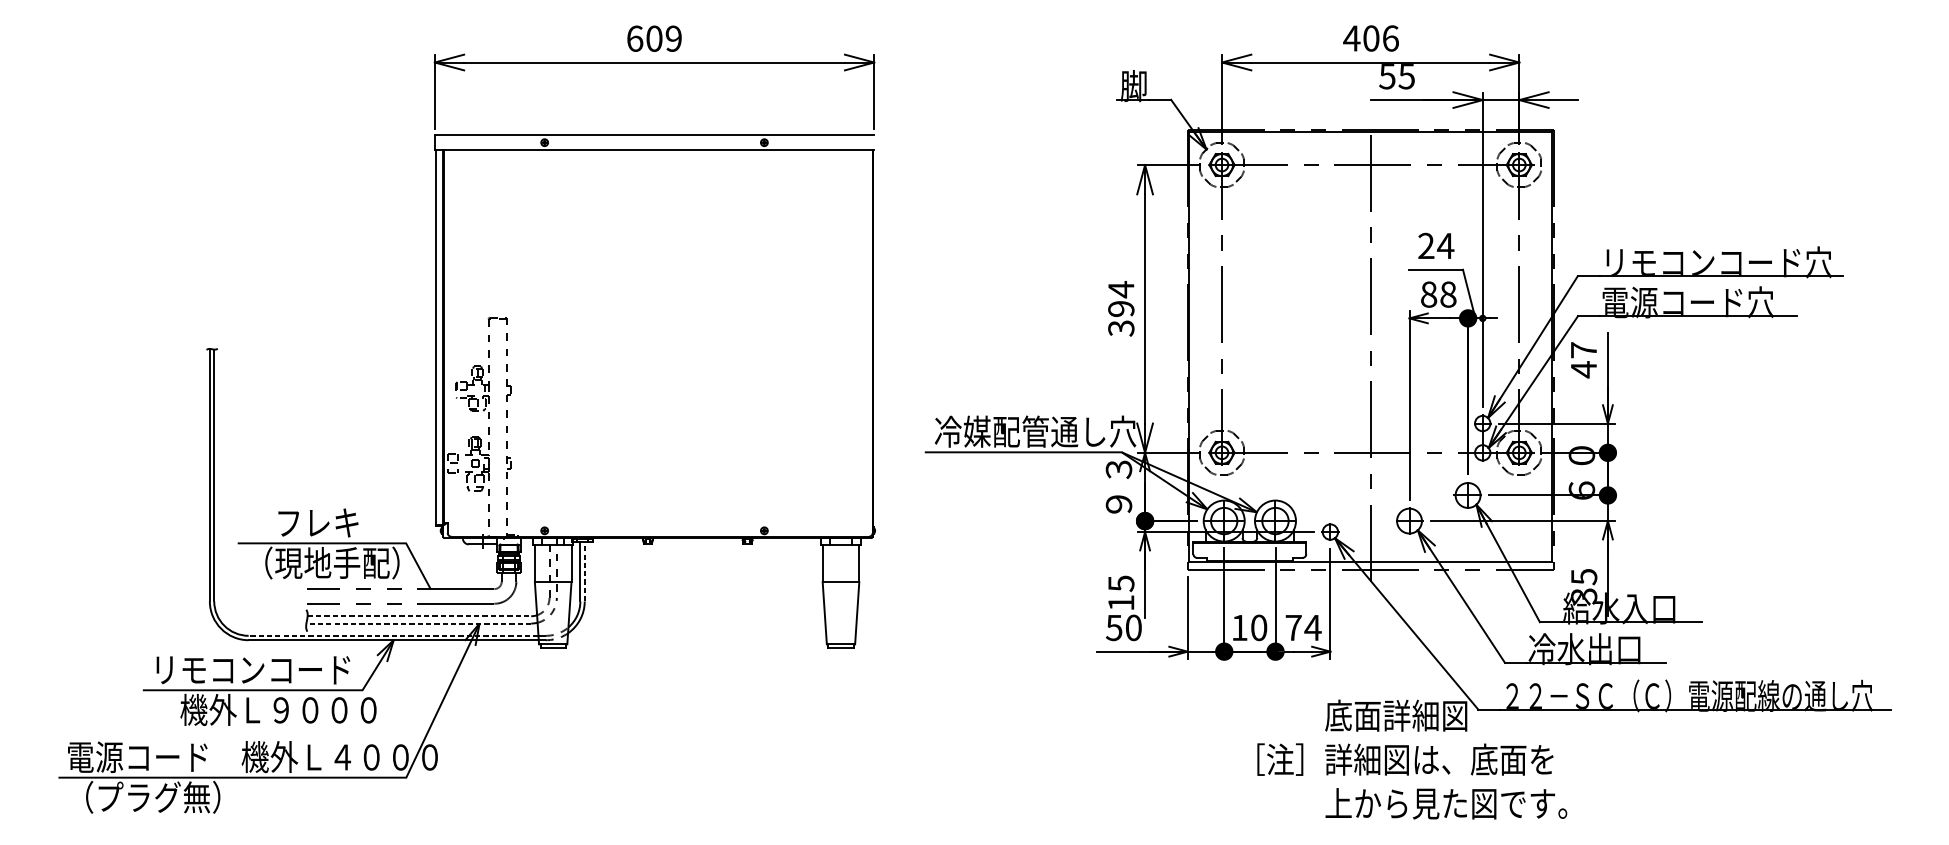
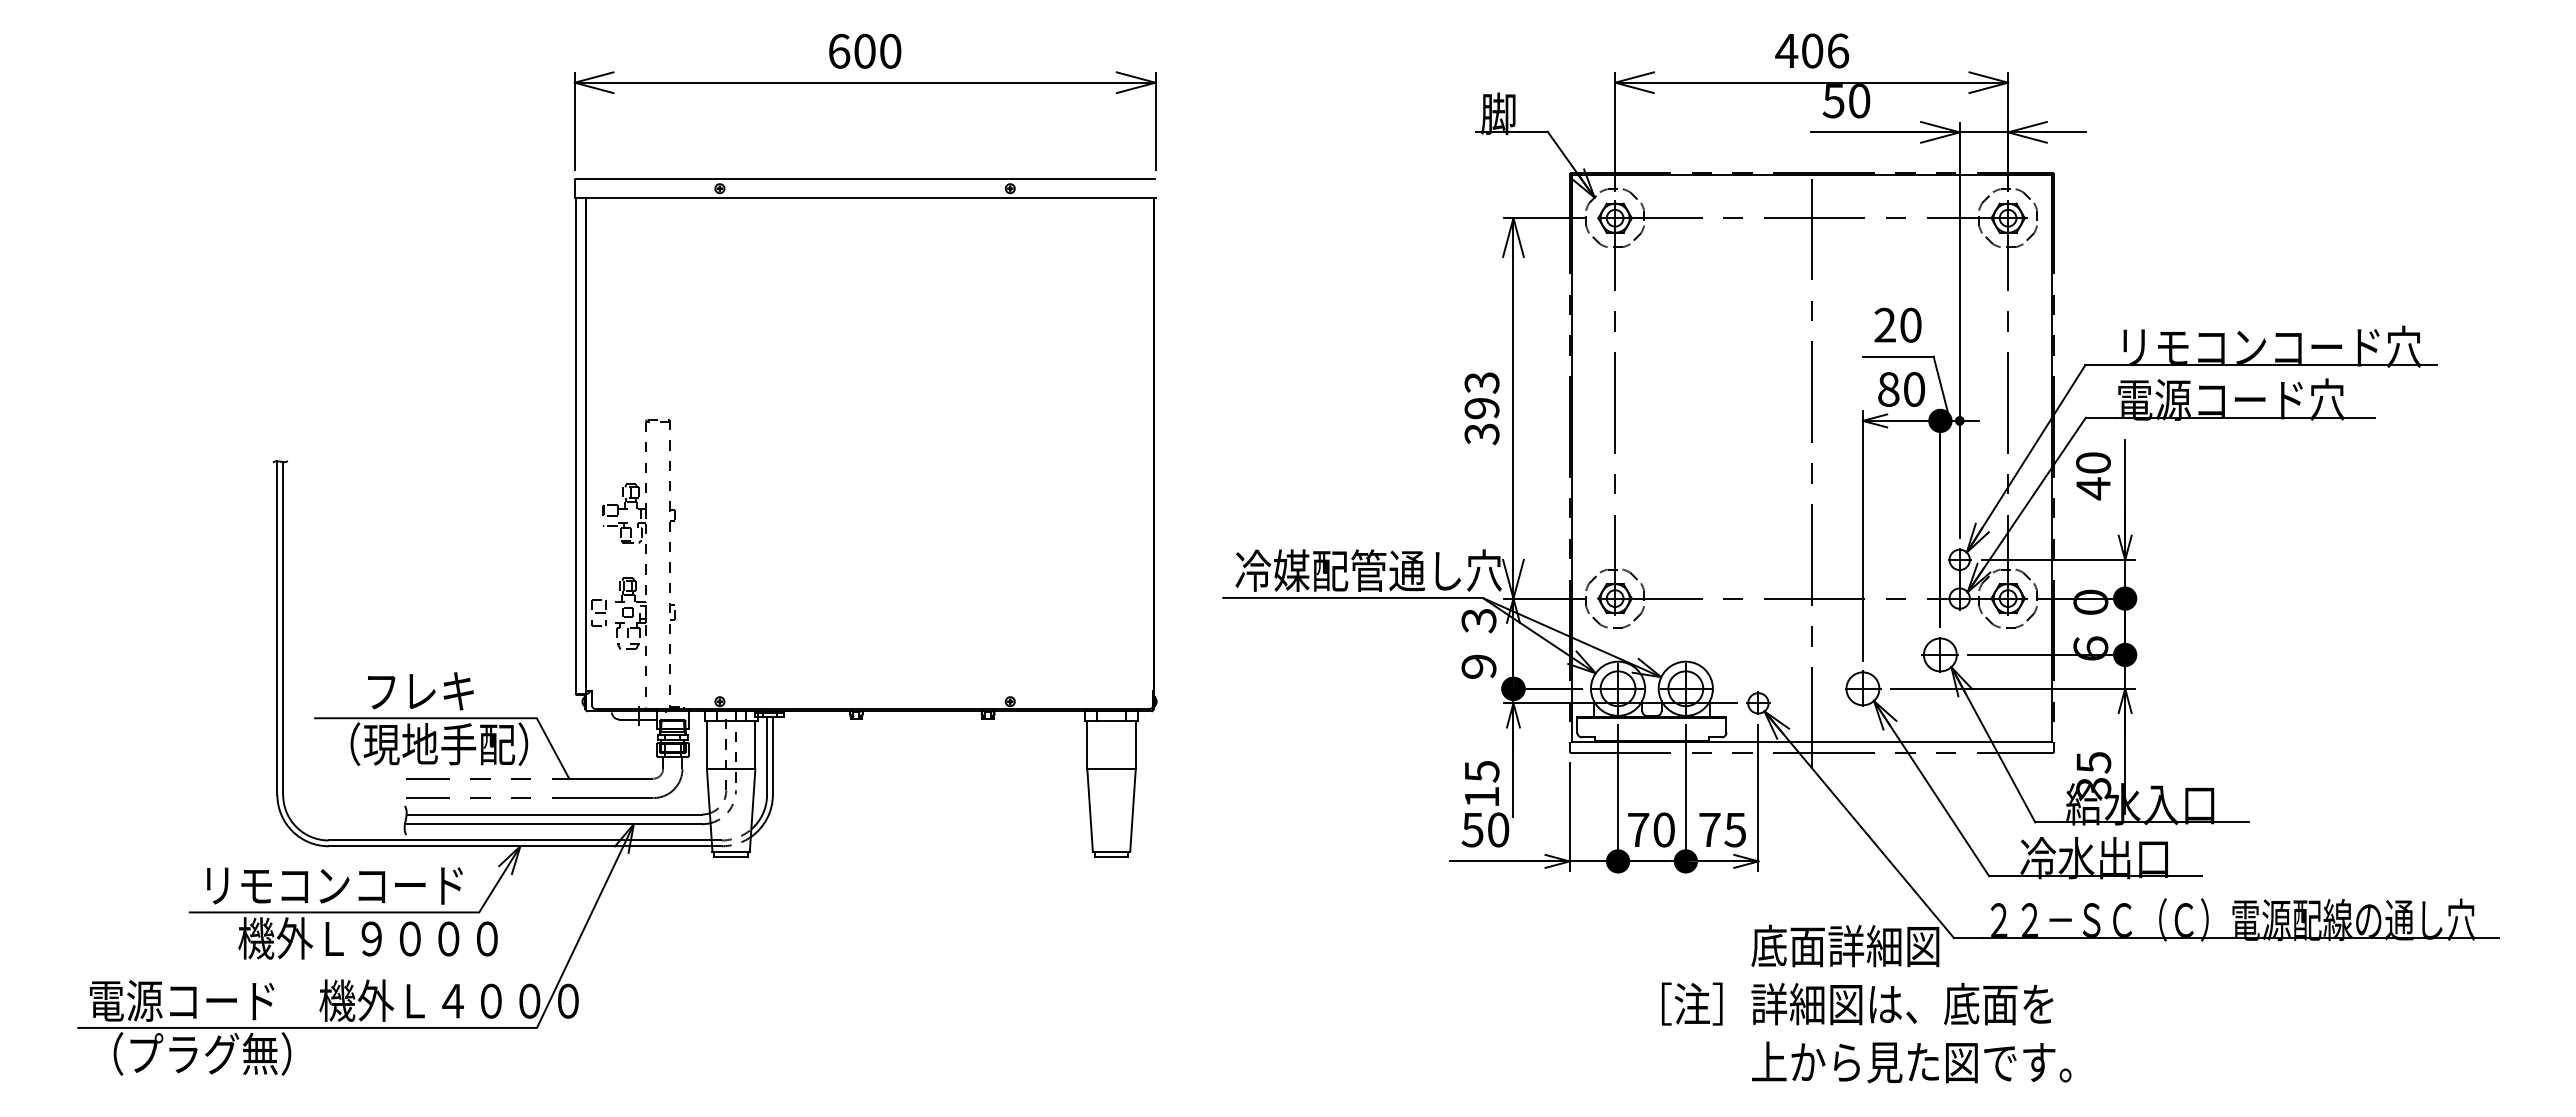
text: (673, 38) -> (890, 50), 609 -> 600
text: (1406, 76) -> (1859, 101), 55 -> 50
text: (1445, 245) -> (1910, 324), 24 -> 20
text: (1120, 289) -> (1481, 382), 394 -> 393
text: (1448, 294) -> (1914, 389), 88 -> 80
text: (1583, 349) -> (2093, 462), 47 -> 40
line: (584, 571) -> (772, 755), dashed -> solid
line: (419, 616) -> (554, 814), dashed -> solid
line: (418, 623) -> (553, 824), dashed -> solid
text: (1239, 627) -> (1638, 829), 10 -> 70
text: (1312, 628) -> (1734, 830), 74 -> 75
line: (393, 635) -> (520, 840), dashed -> solid

